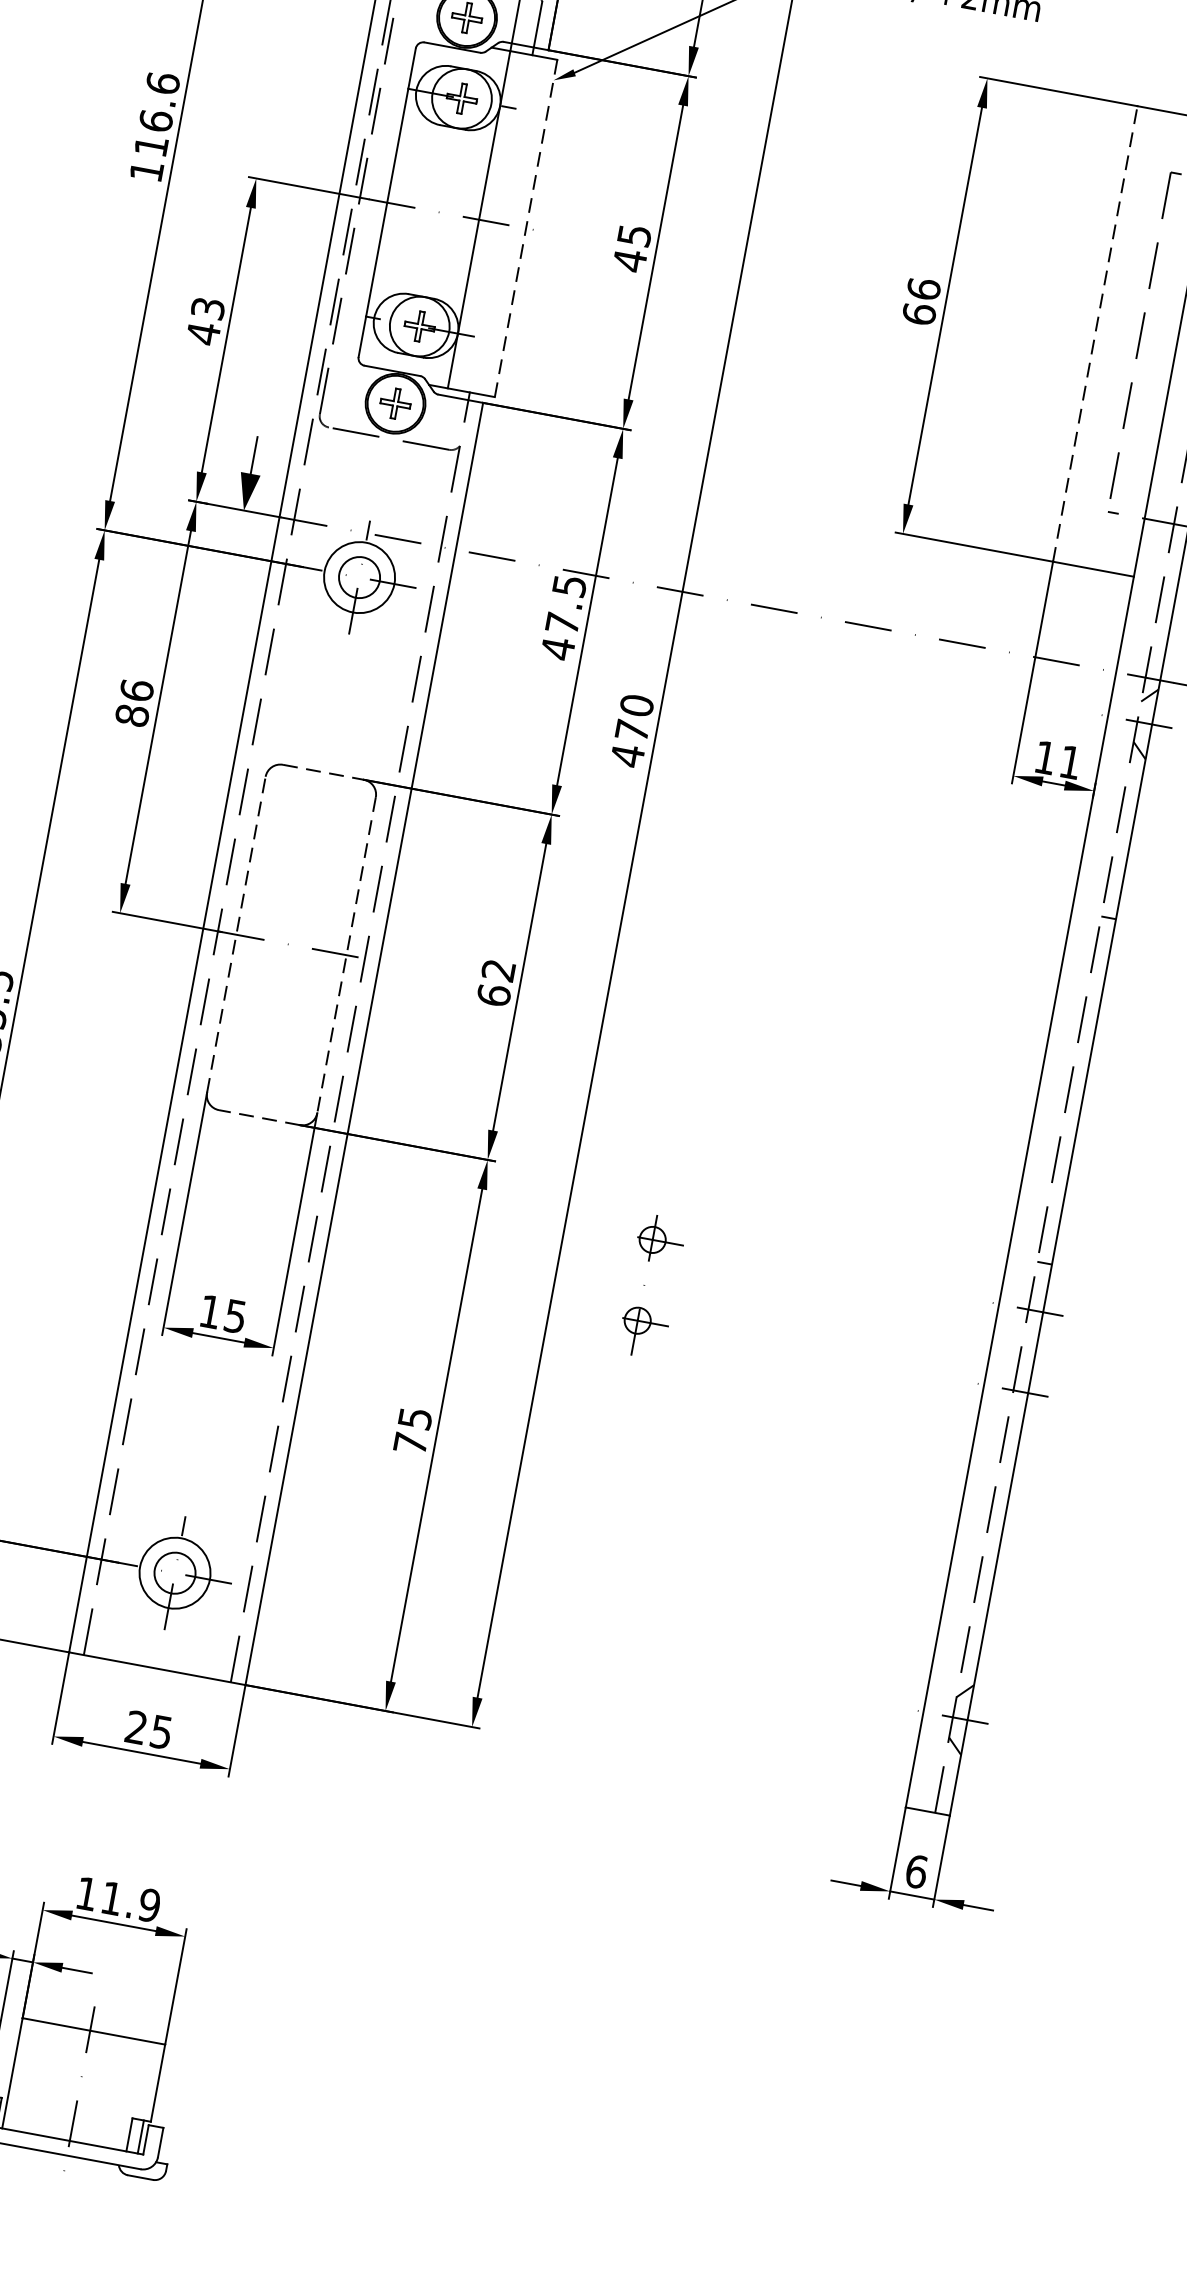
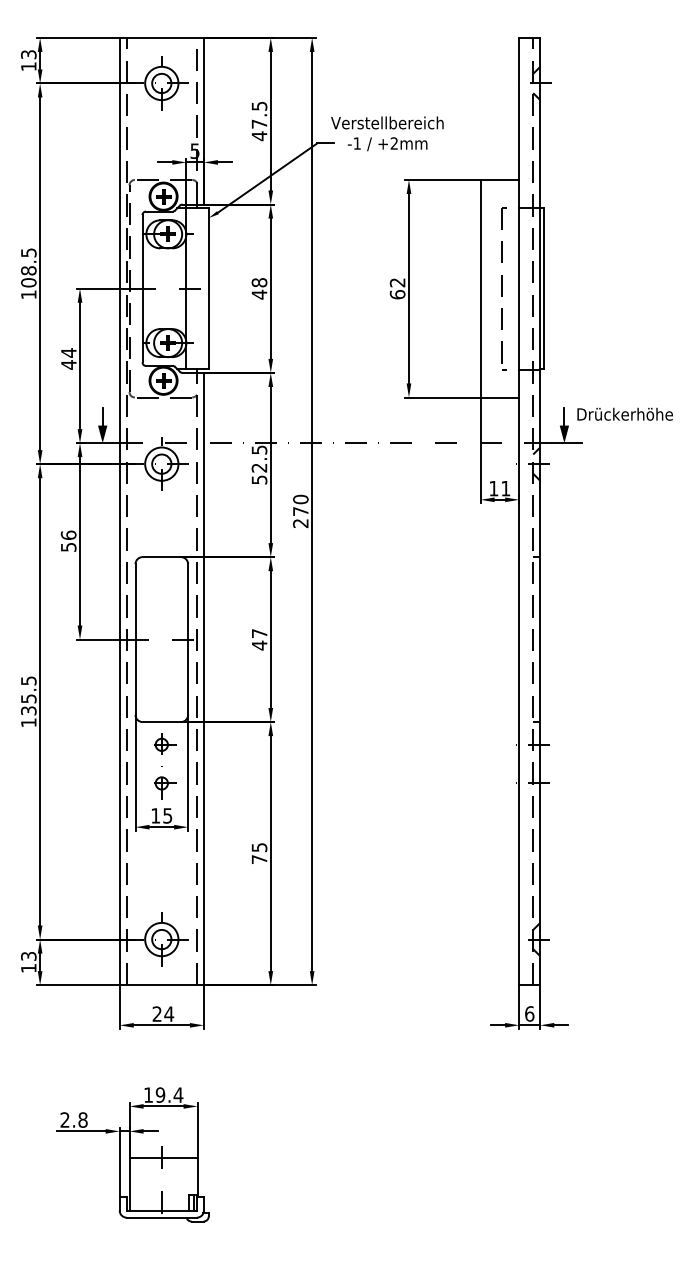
text: (156, 113) -> (28, 267), 116.6 -> 108.5
line: (525, 227) -> (208, 288), dashed -> solid
text: (634, 235) -> (259, 282), 45 -> 48
text: (923, 288) -> (397, 282), 66 -> 62
text: (207, 307) -> (68, 352), 43 -> 44
line: (1095, 333) -> (480, 288), dashed -> solid
text: (560, 635) -> (259, 473), 47.5 -> 52.5
text: (132, 713) -> (68, 546), 86 -> 56
text: (626, 755) -> (300, 523), 470 -> 270
line: (324, 773) -> (162, 557), dashed -> solid
line: (236, 934) -> (135, 639), dashed -> solid
line: (346, 957) -> (188, 640), dashed -> solid
text: (496, 982) -> (259, 639), 62 -> 47
line: (258, 1118) -> (161, 722), dashed -> solid
part: (652, 1286) -> (165, 766), moved
text: (162, 1731) -> (169, 1013), 25 -> 24
text: (130, 1900) -> (169, 1094), 11.9 -> 19.4

